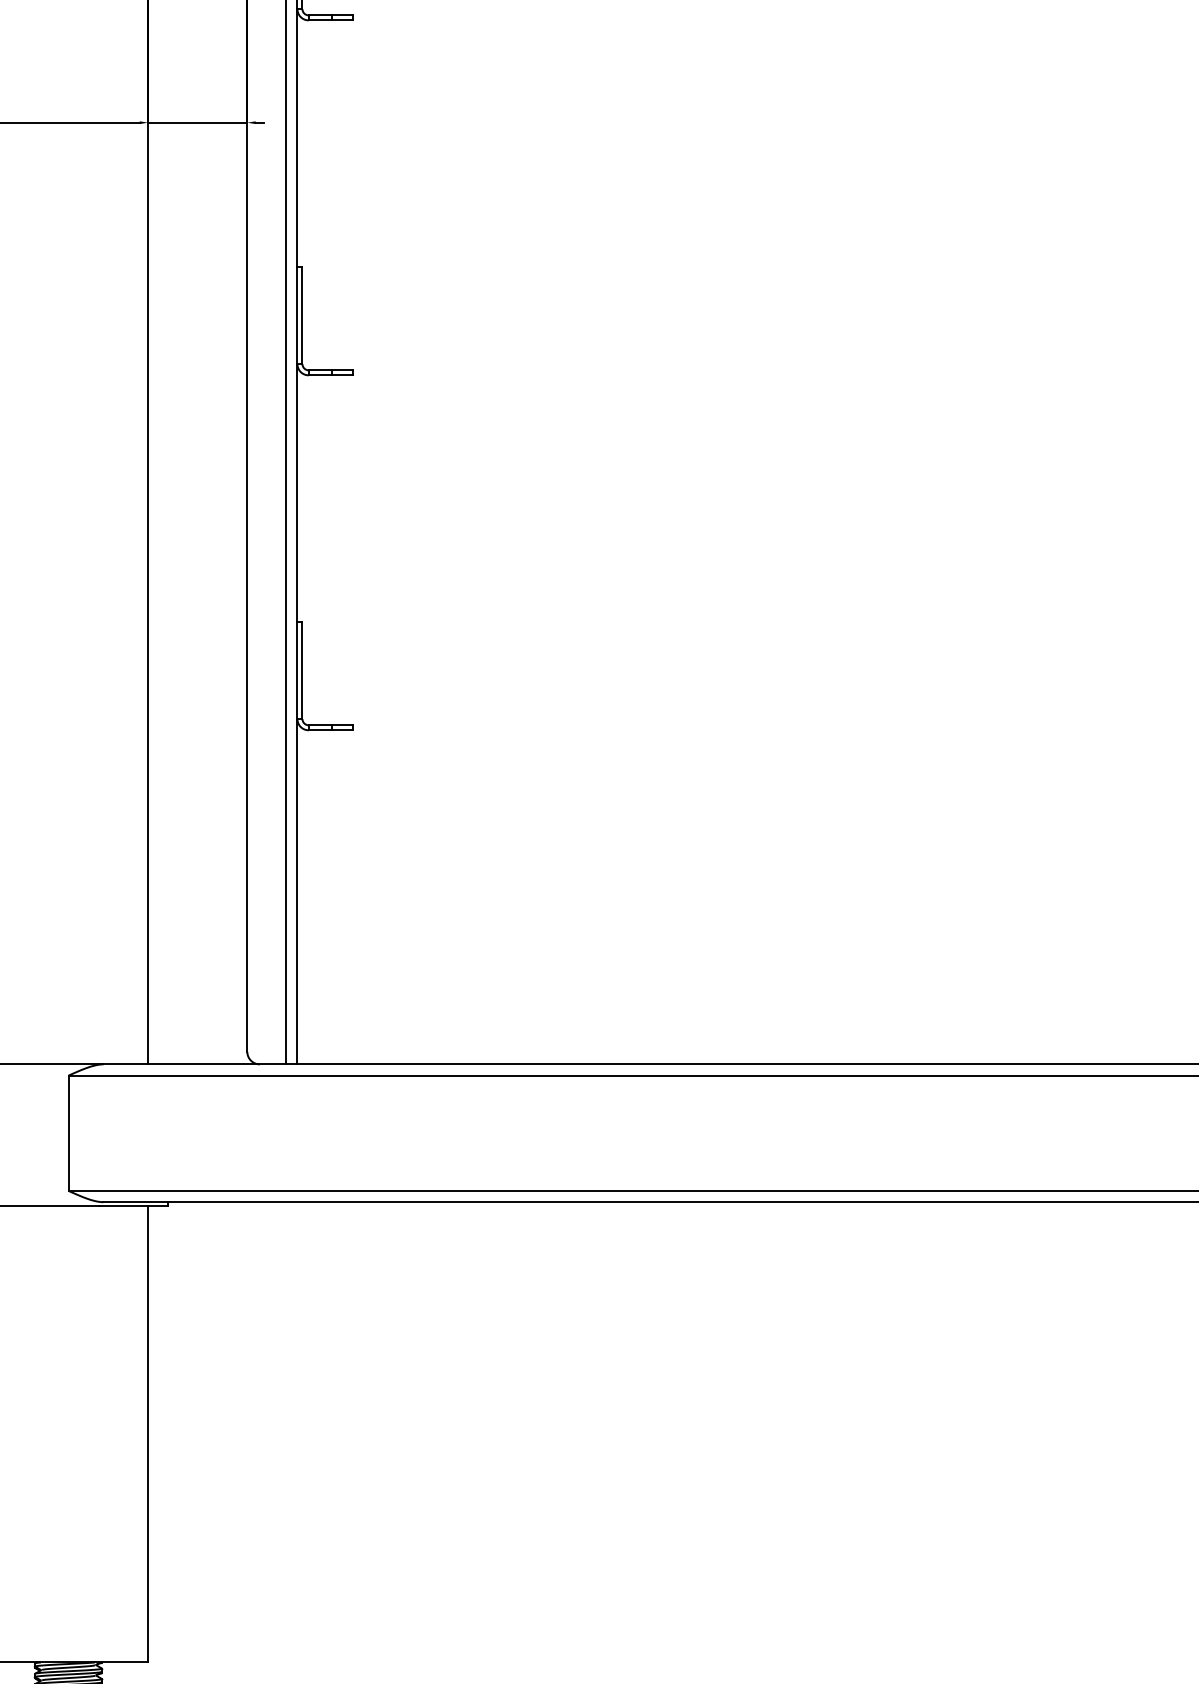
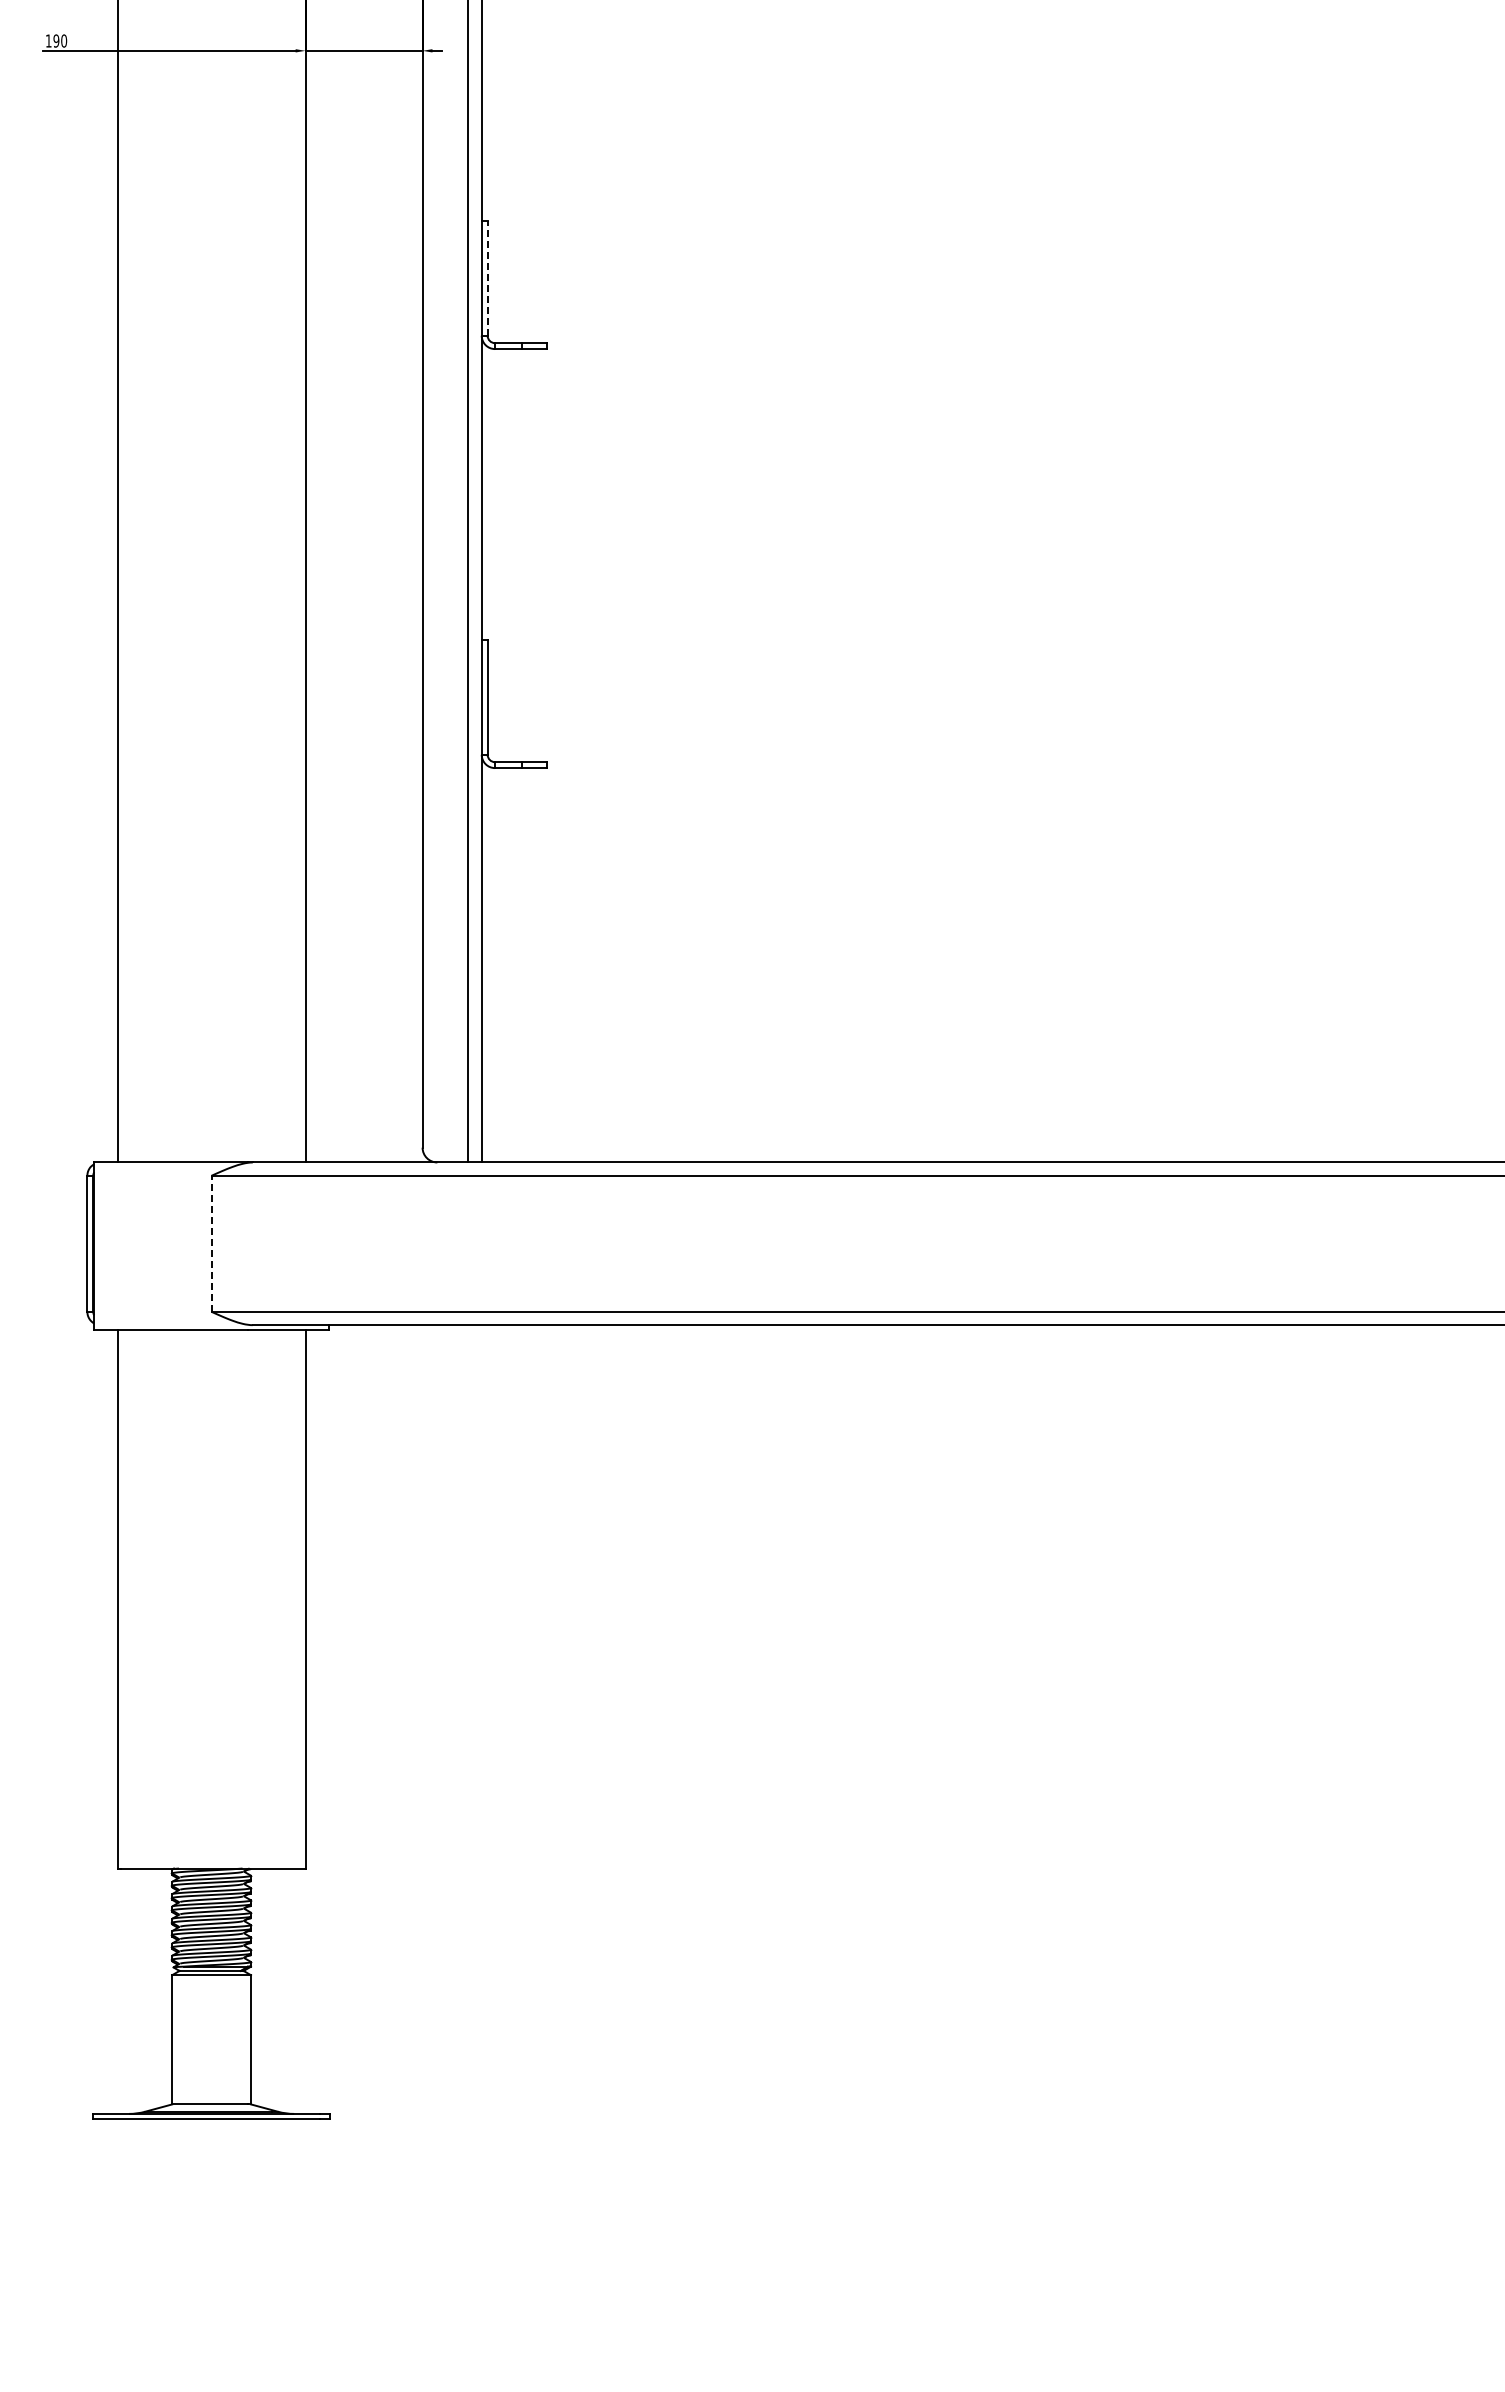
line: (302, 314) -> (487, 277), solid -> dashed
line: (68, 1133) -> (211, 1243), solid -> dashed

